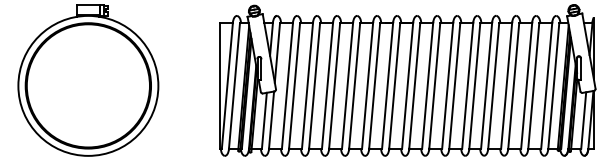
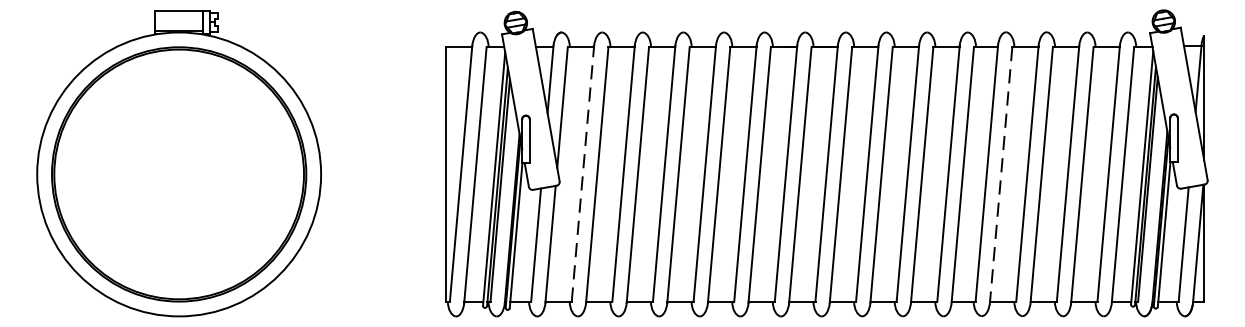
line: (287, 85) -> (582, 173), solid -> dashed
line: (493, 85) -> (1000, 173), solid -> dashed

